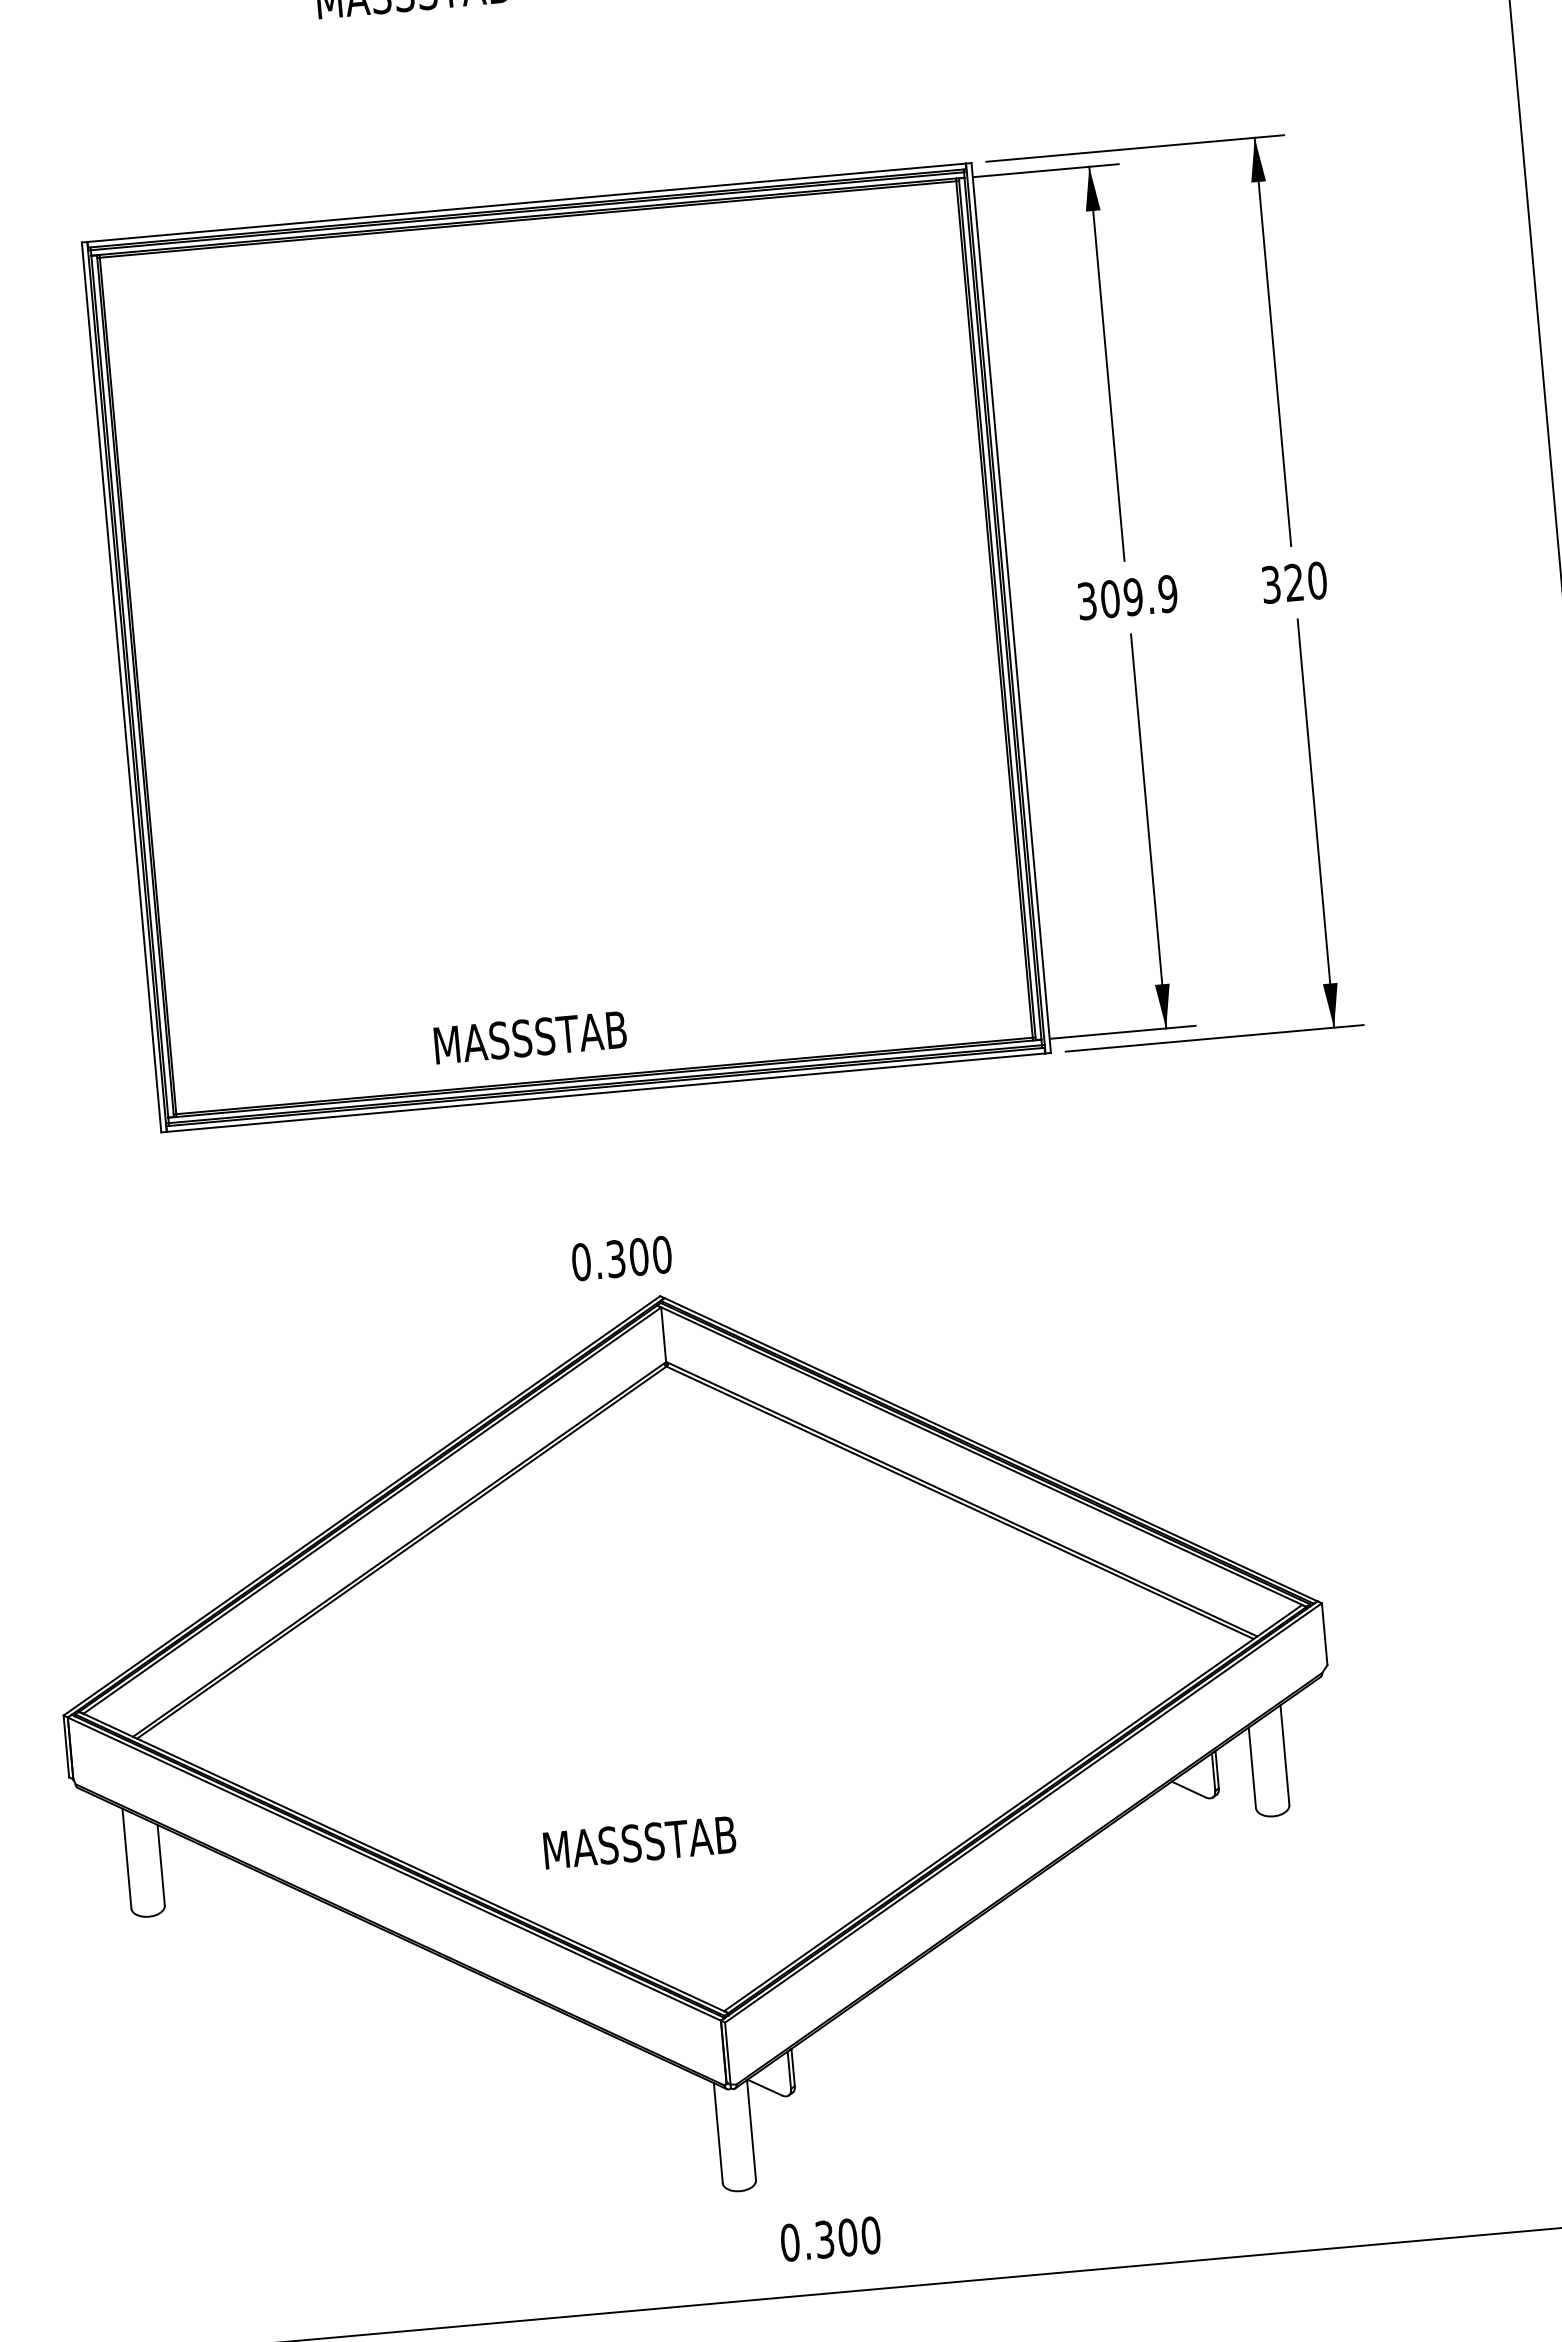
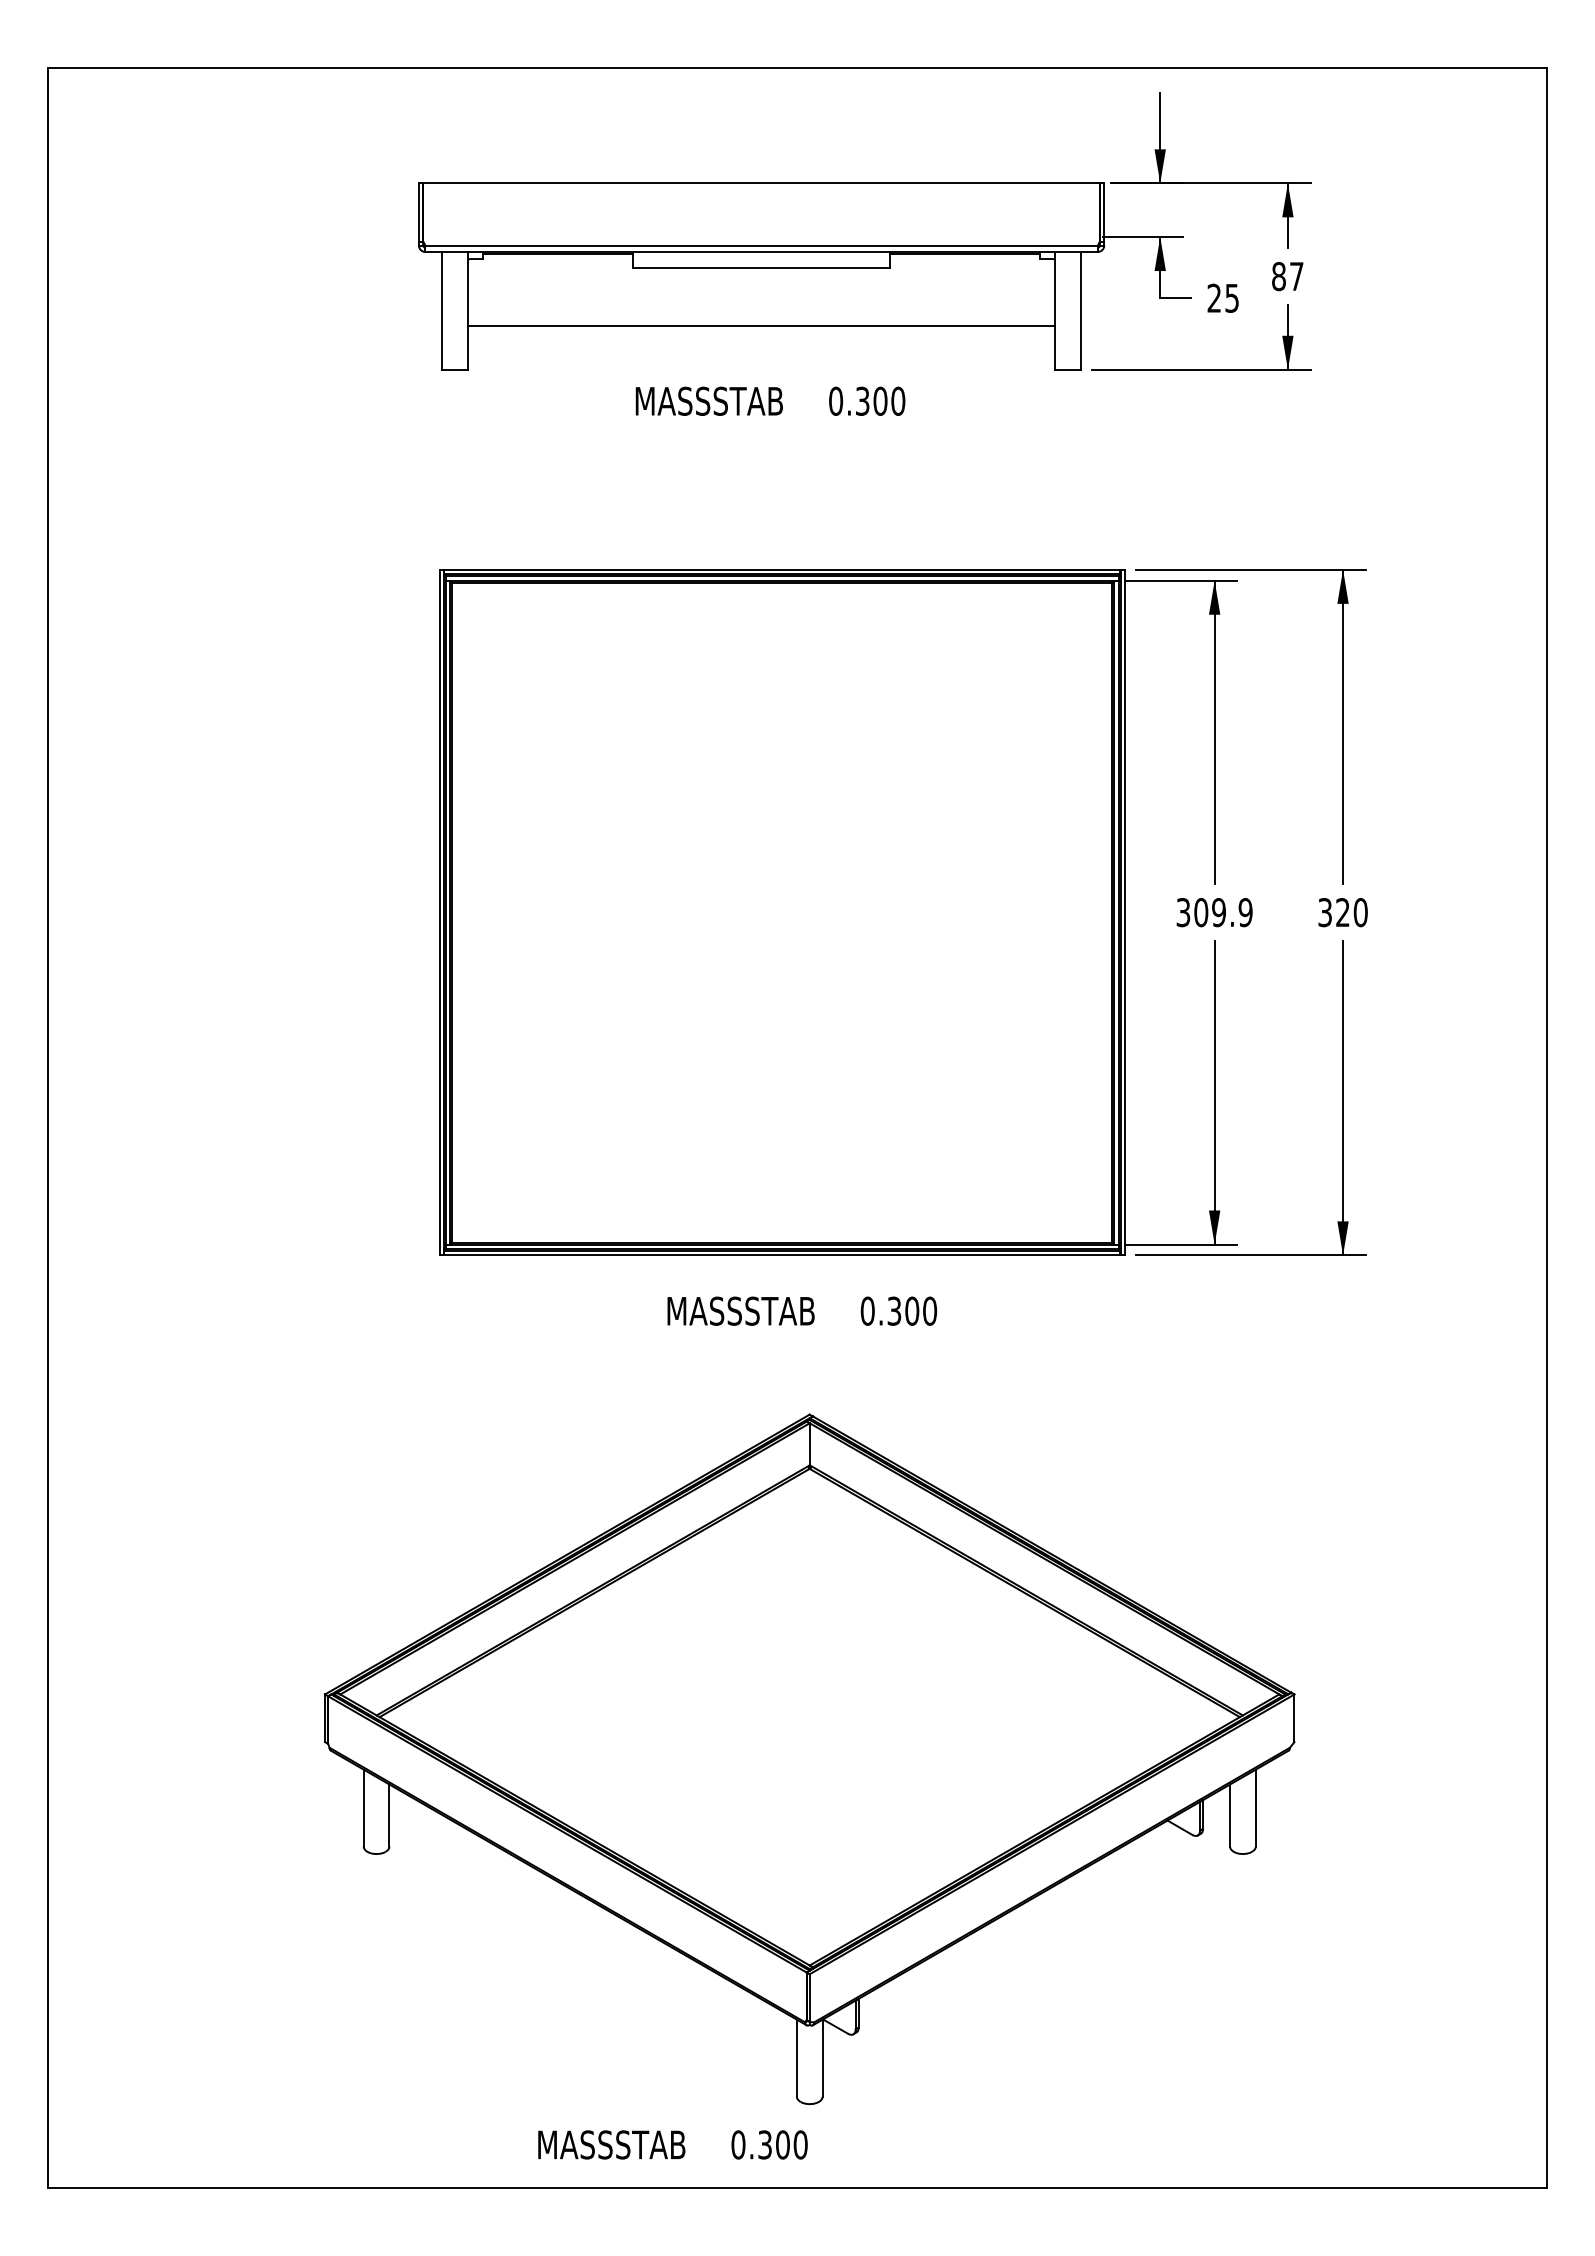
text: (529, 1036) -> (740, 1310), moved
text: (621, 1257) -> (898, 1310), moved
text: (639, 1842) -> (611, 2144), moved
text: (830, 2238) -> (769, 2144), moved

